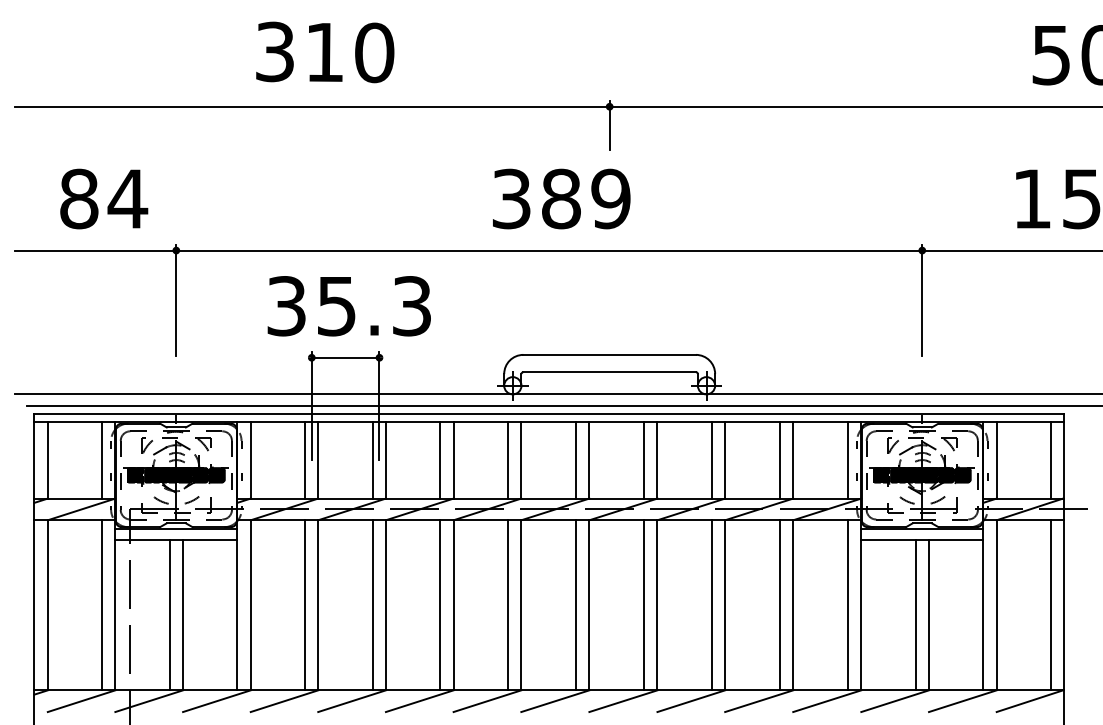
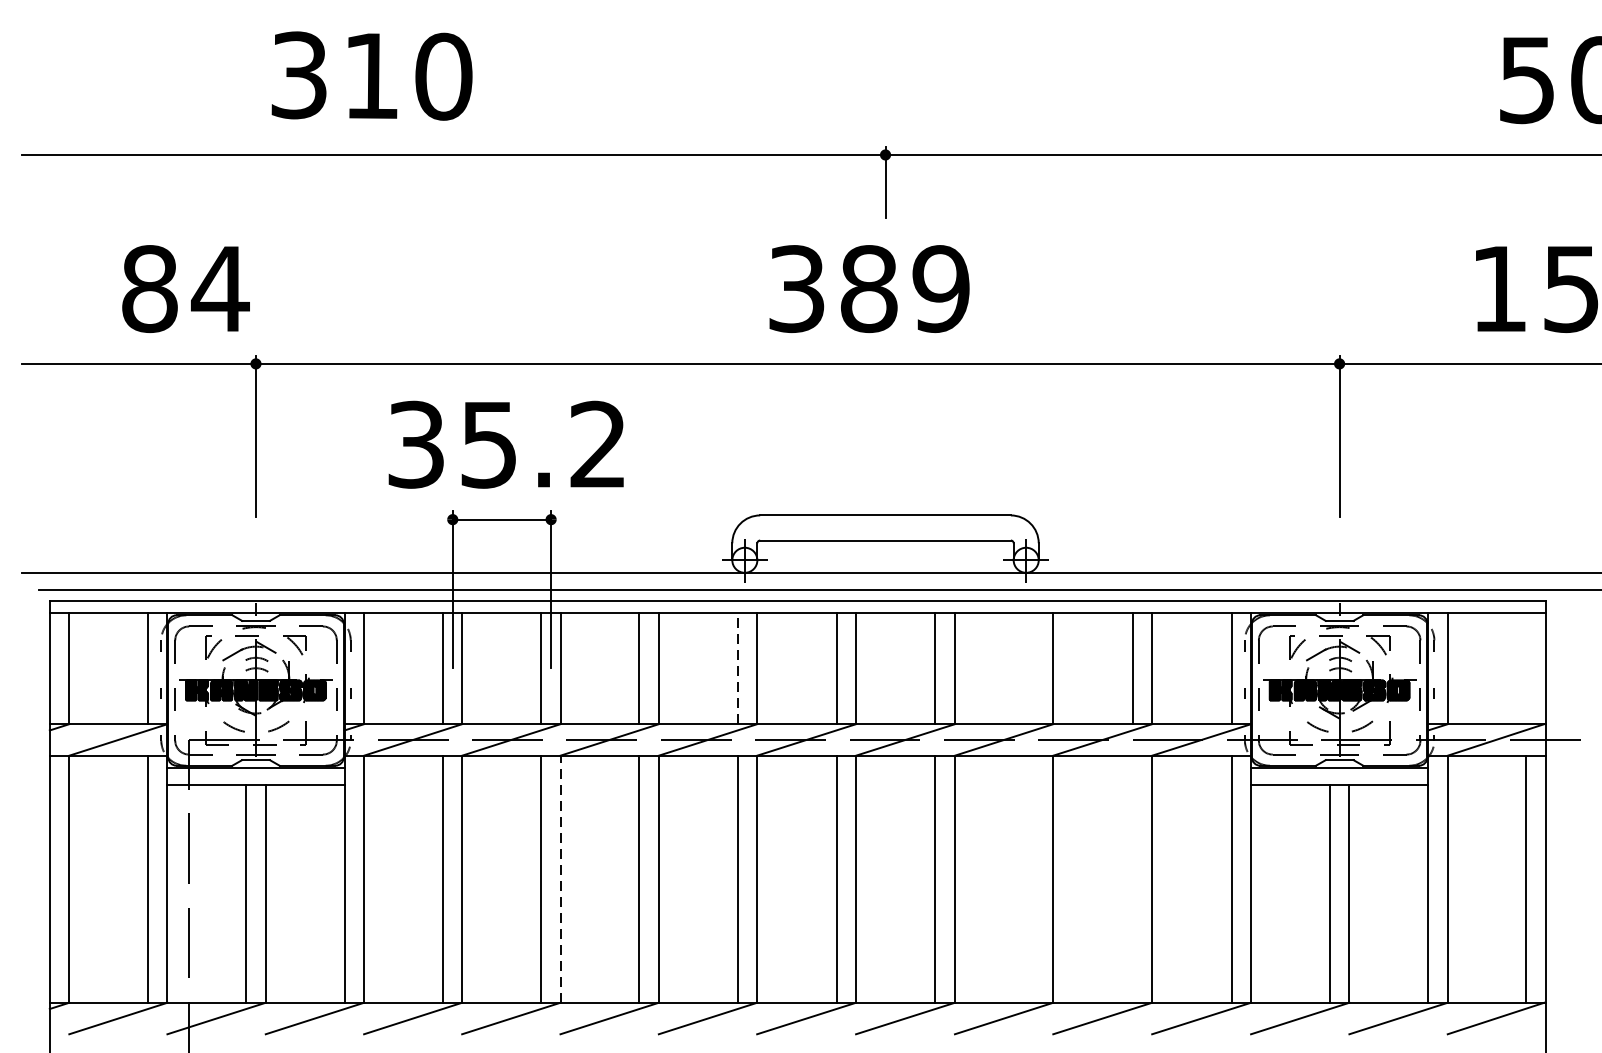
text: (325, 52) -> (372, 76), moved
text: (104, 198) -> (186, 288), moved
text: (561, 198) -> (869, 288), moved
text: (411, 306) -> (597, 445), 35.3 -> 35.2
line: (507, 459) -> (737, 667), solid -> dashed
line: (711, 460) -> (1033, 668), removed
line: (1050, 460) -> (1525, 668), removed
line: (385, 604) -> (559, 878), solid -> dashed
line: (711, 605) -> (1033, 879), removed
line: (779, 605) -> (1132, 879), removed

